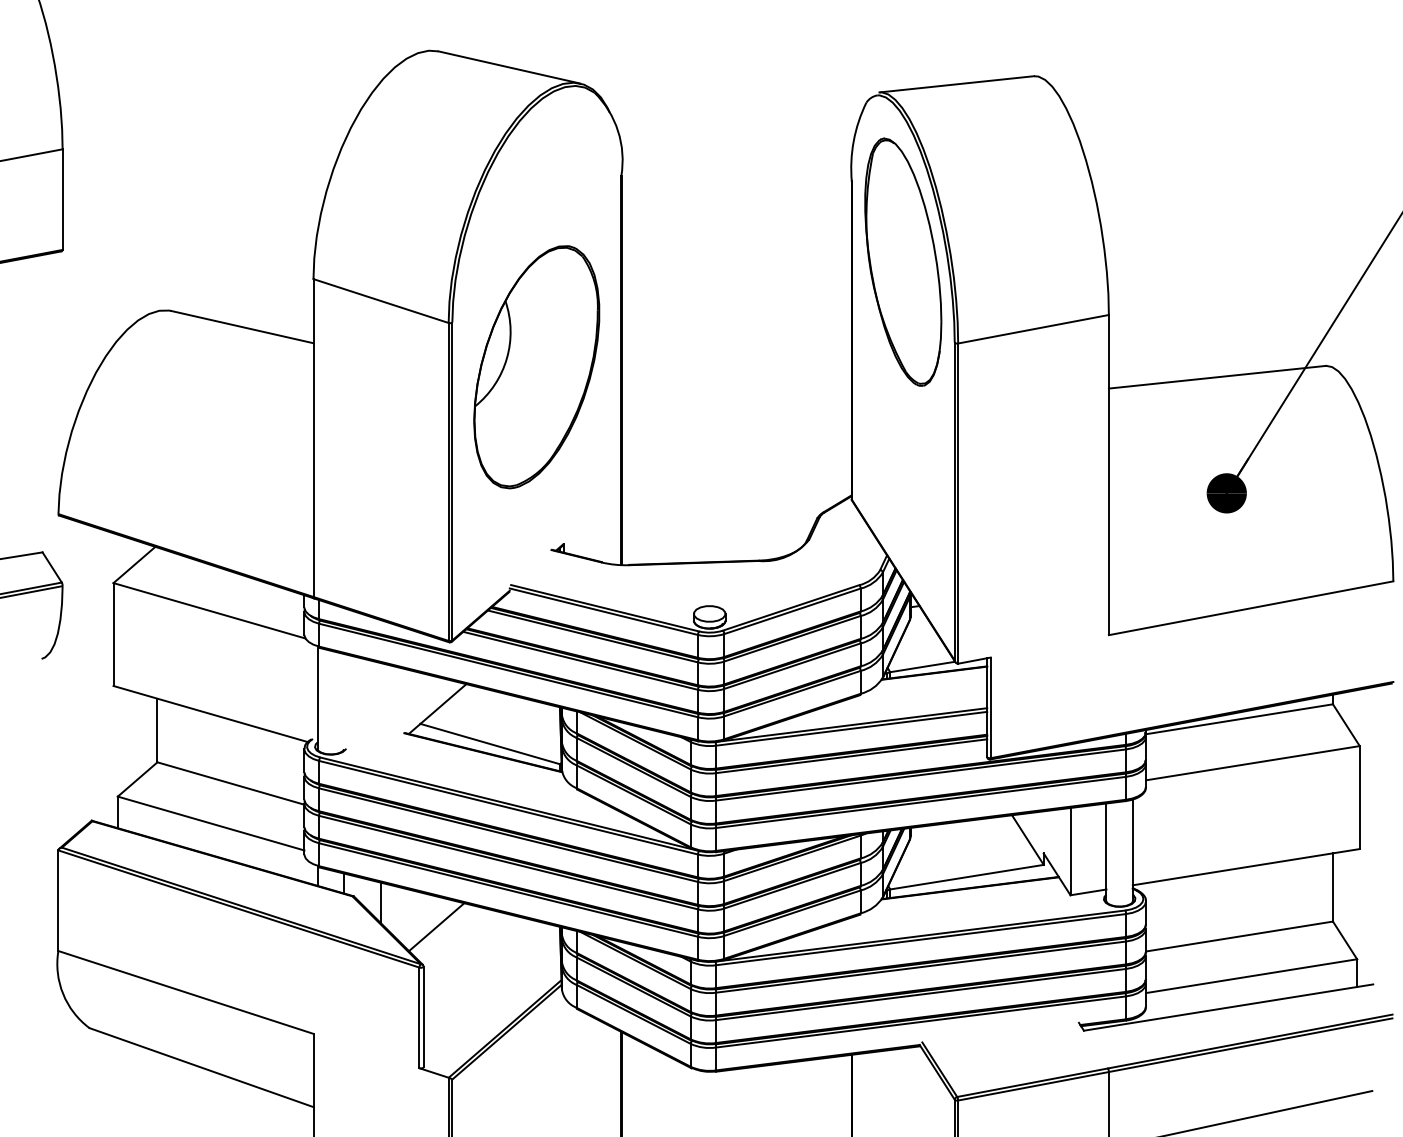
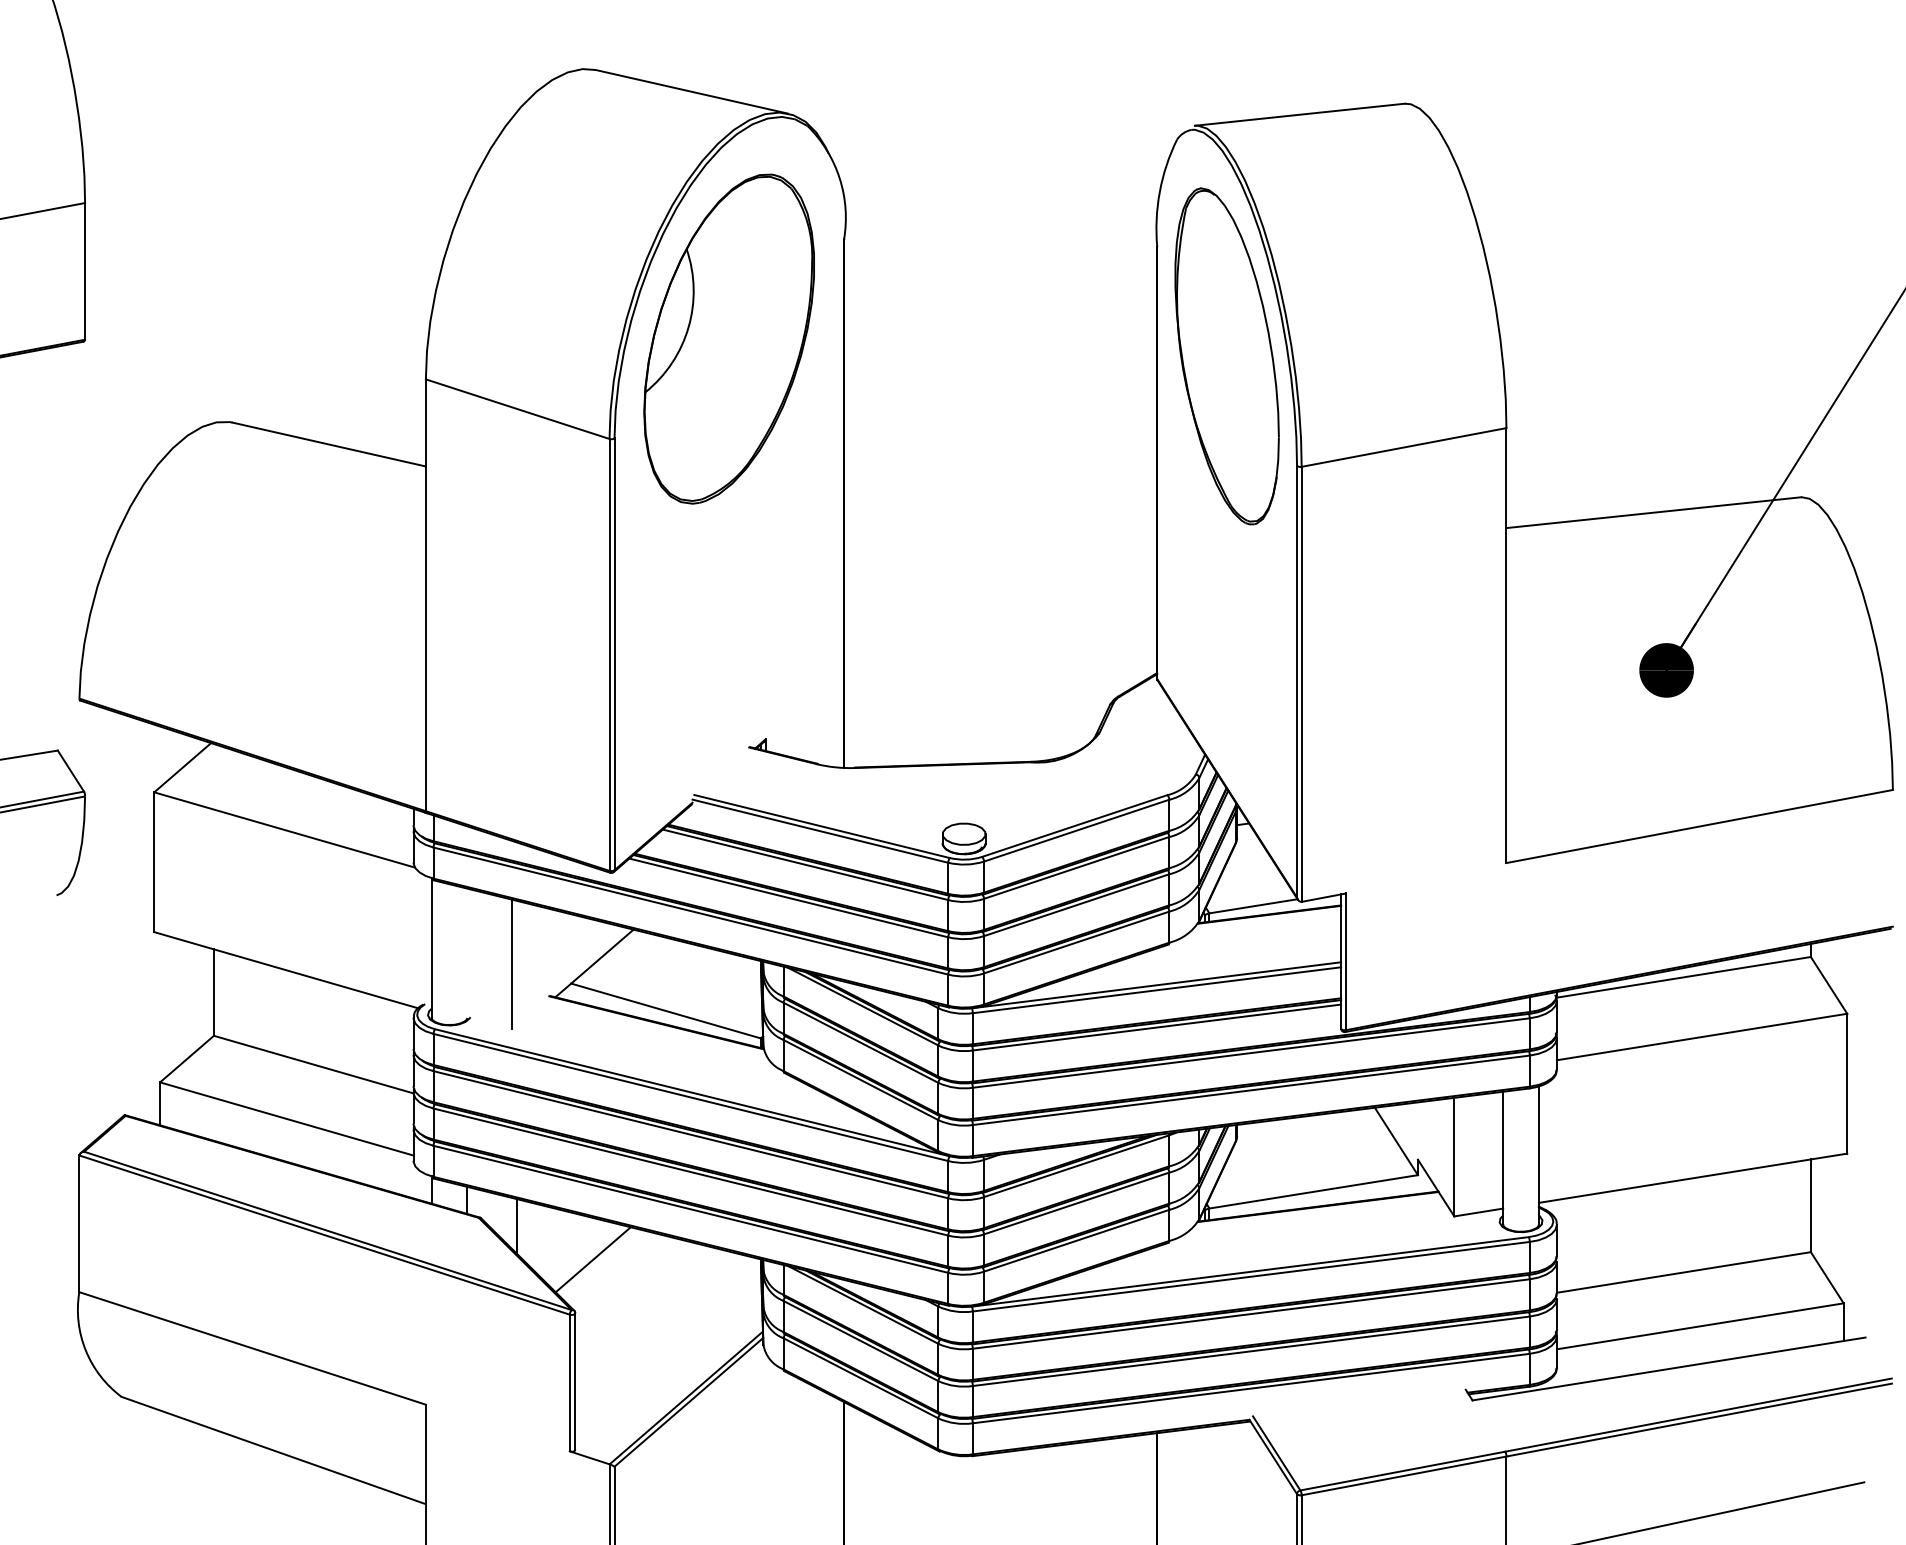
part: (536, 366) -> (728, 338), moved
line: (376, 709) -> (511, 964), added

